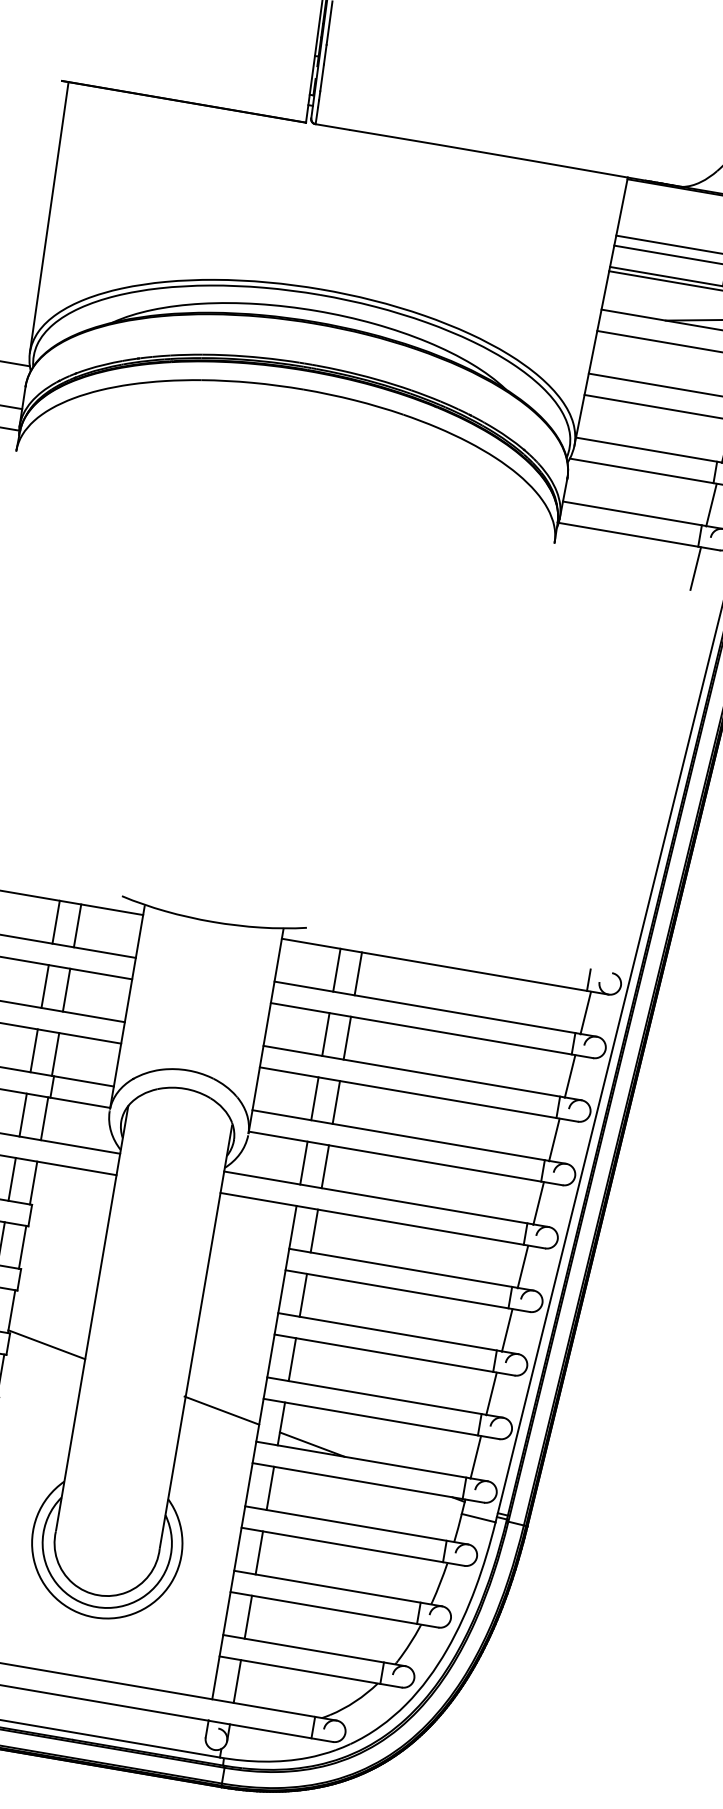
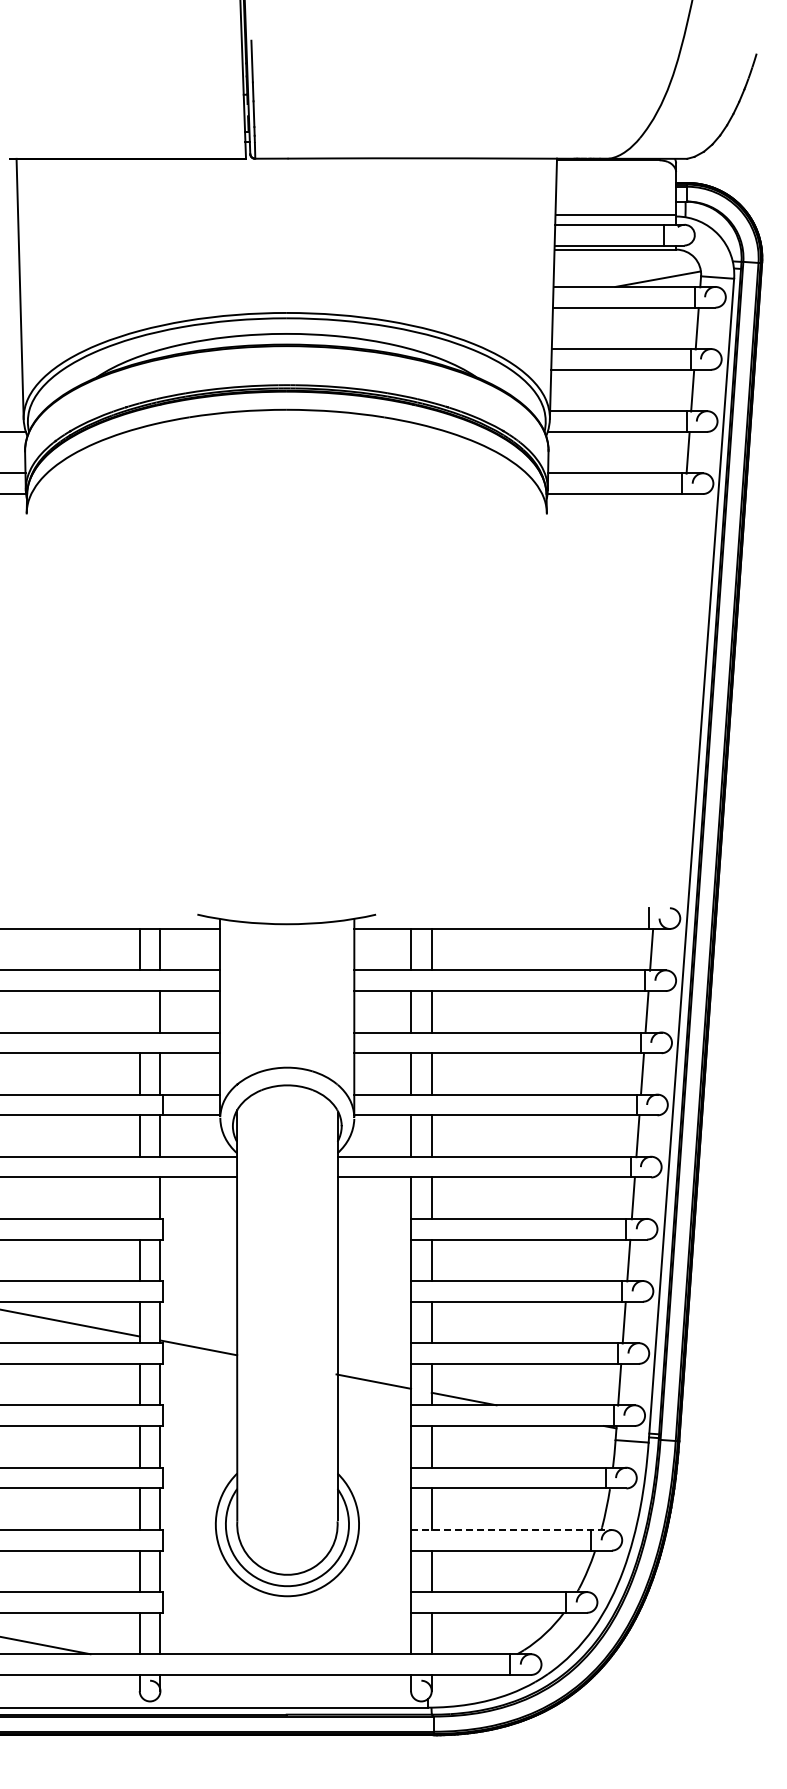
line: (695, 568) -> (683, 514), removed
line: (44, 986) -> (139, 1011), removed
line: (12, 1178) -> (139, 1197), removed
line: (338, 1589) -> (511, 1530), solid -> dashed

